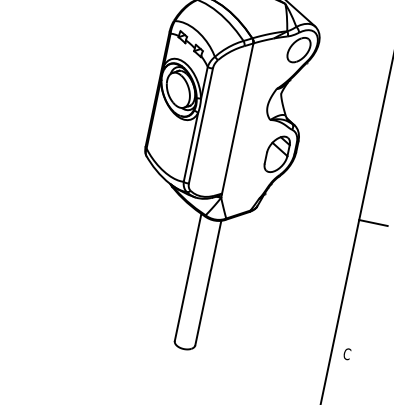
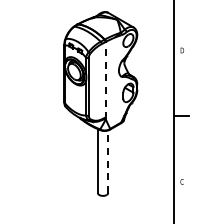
line: (236, 120) -> (105, 80), solid -> dashed
line: (209, 282) -> (108, 161), solid -> dashed

